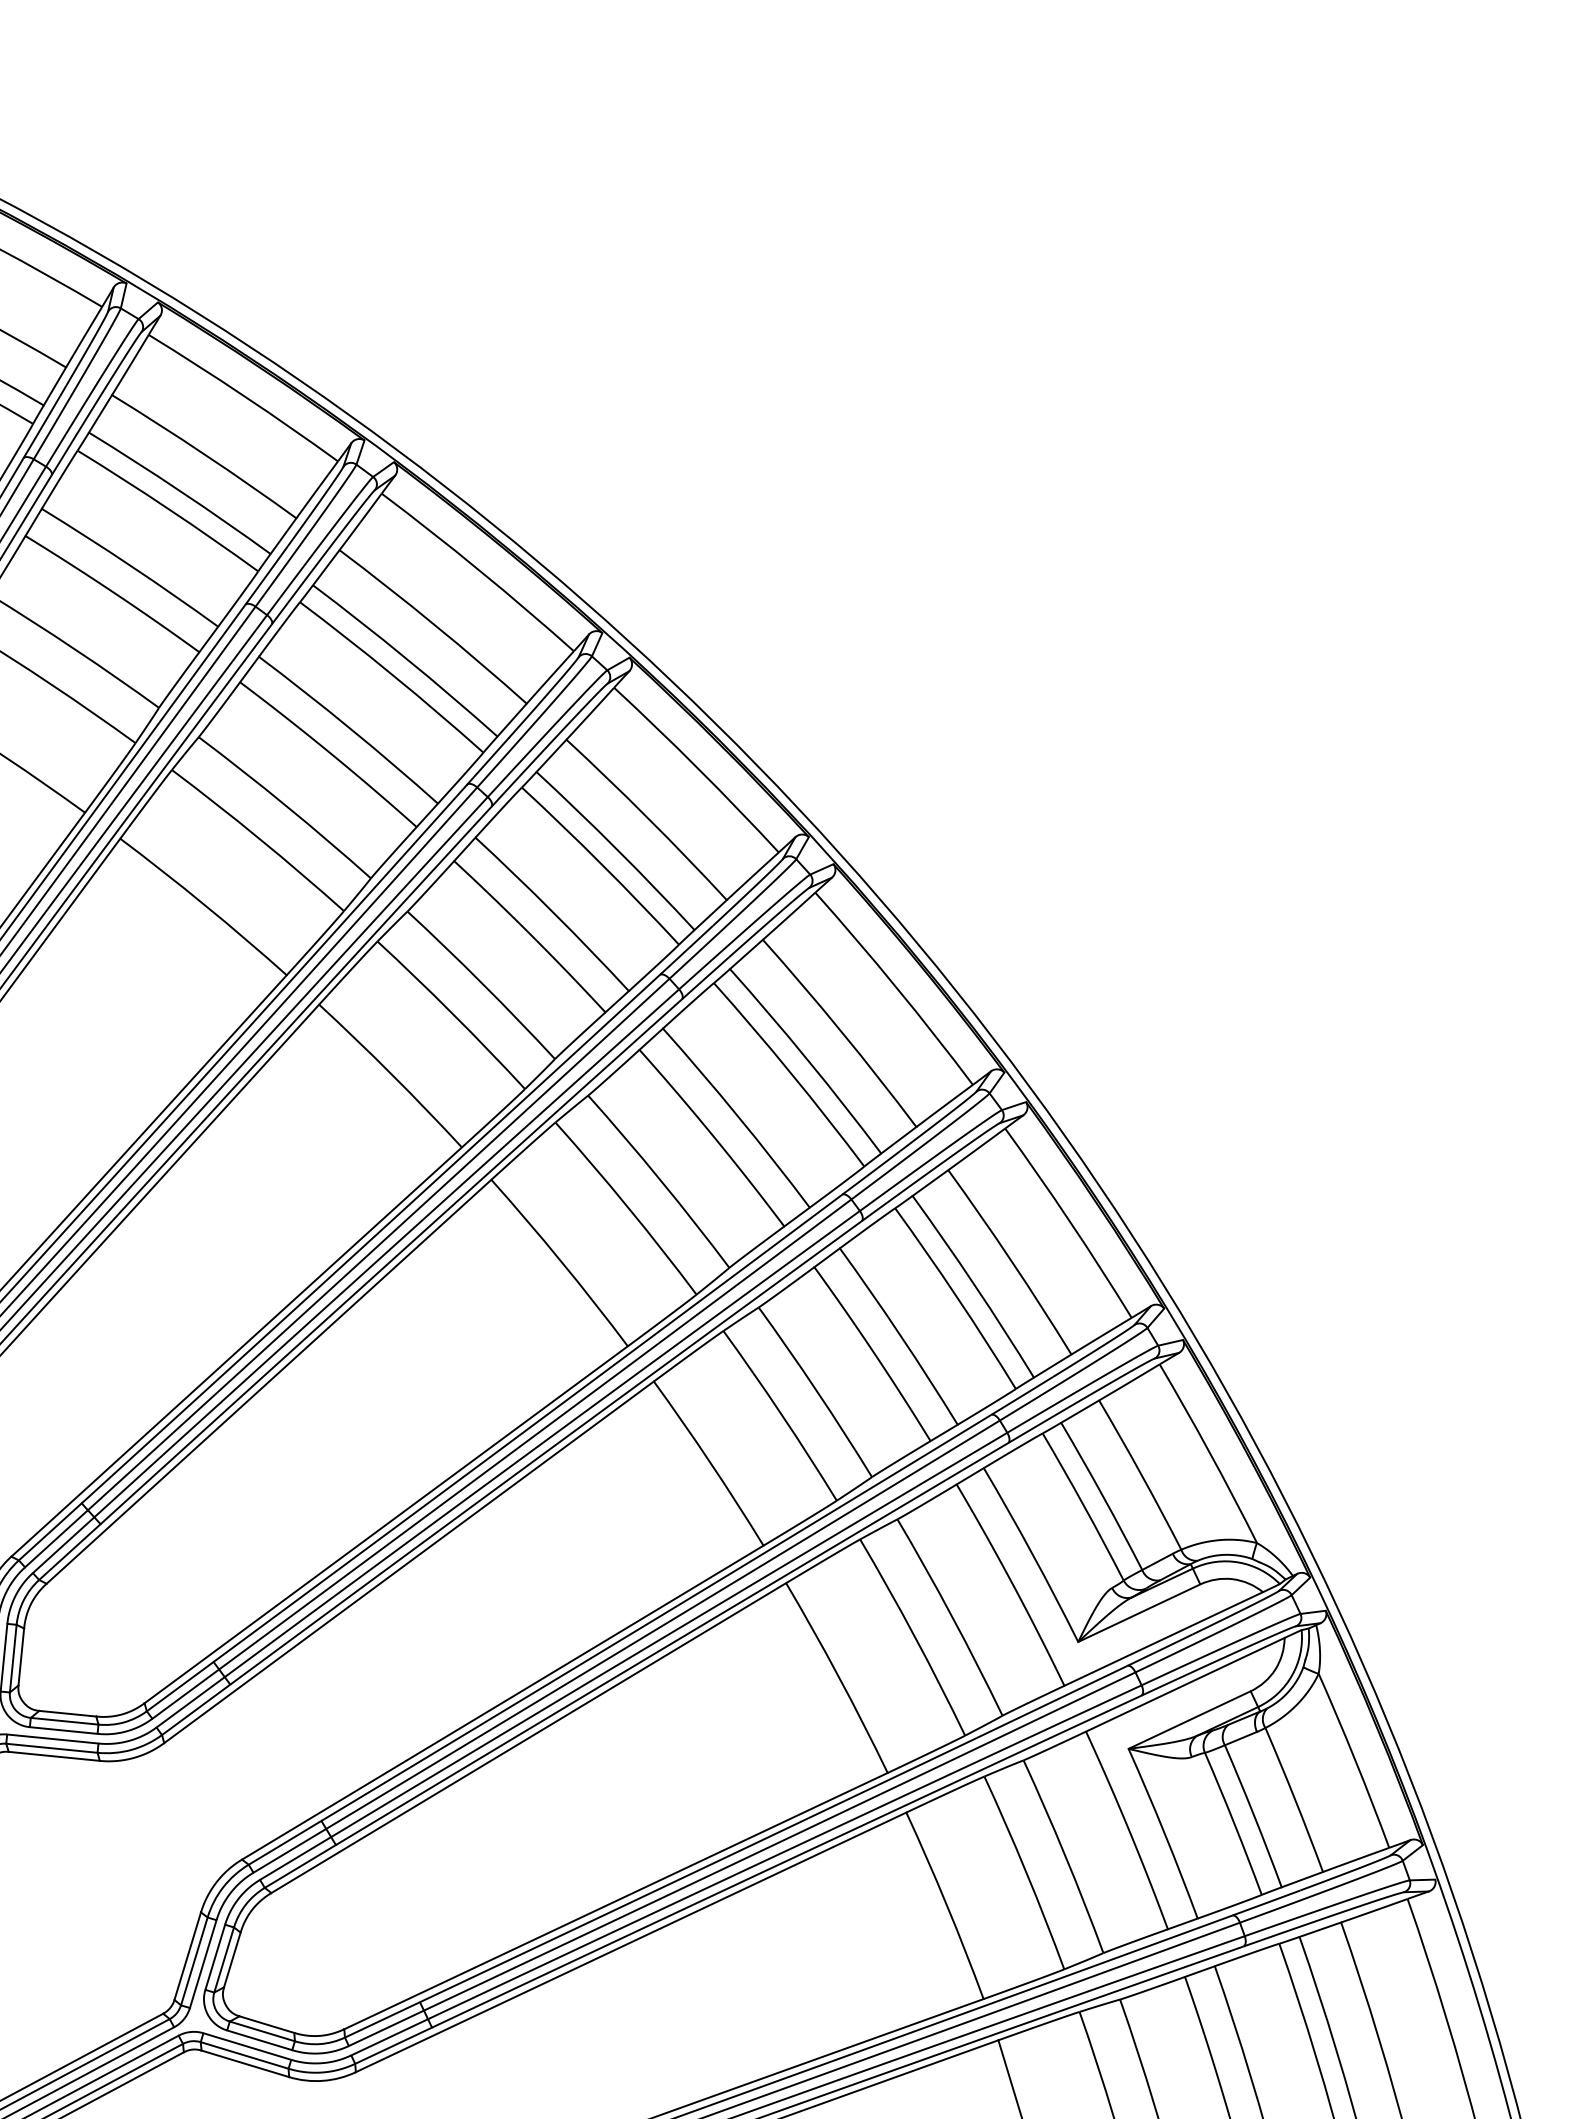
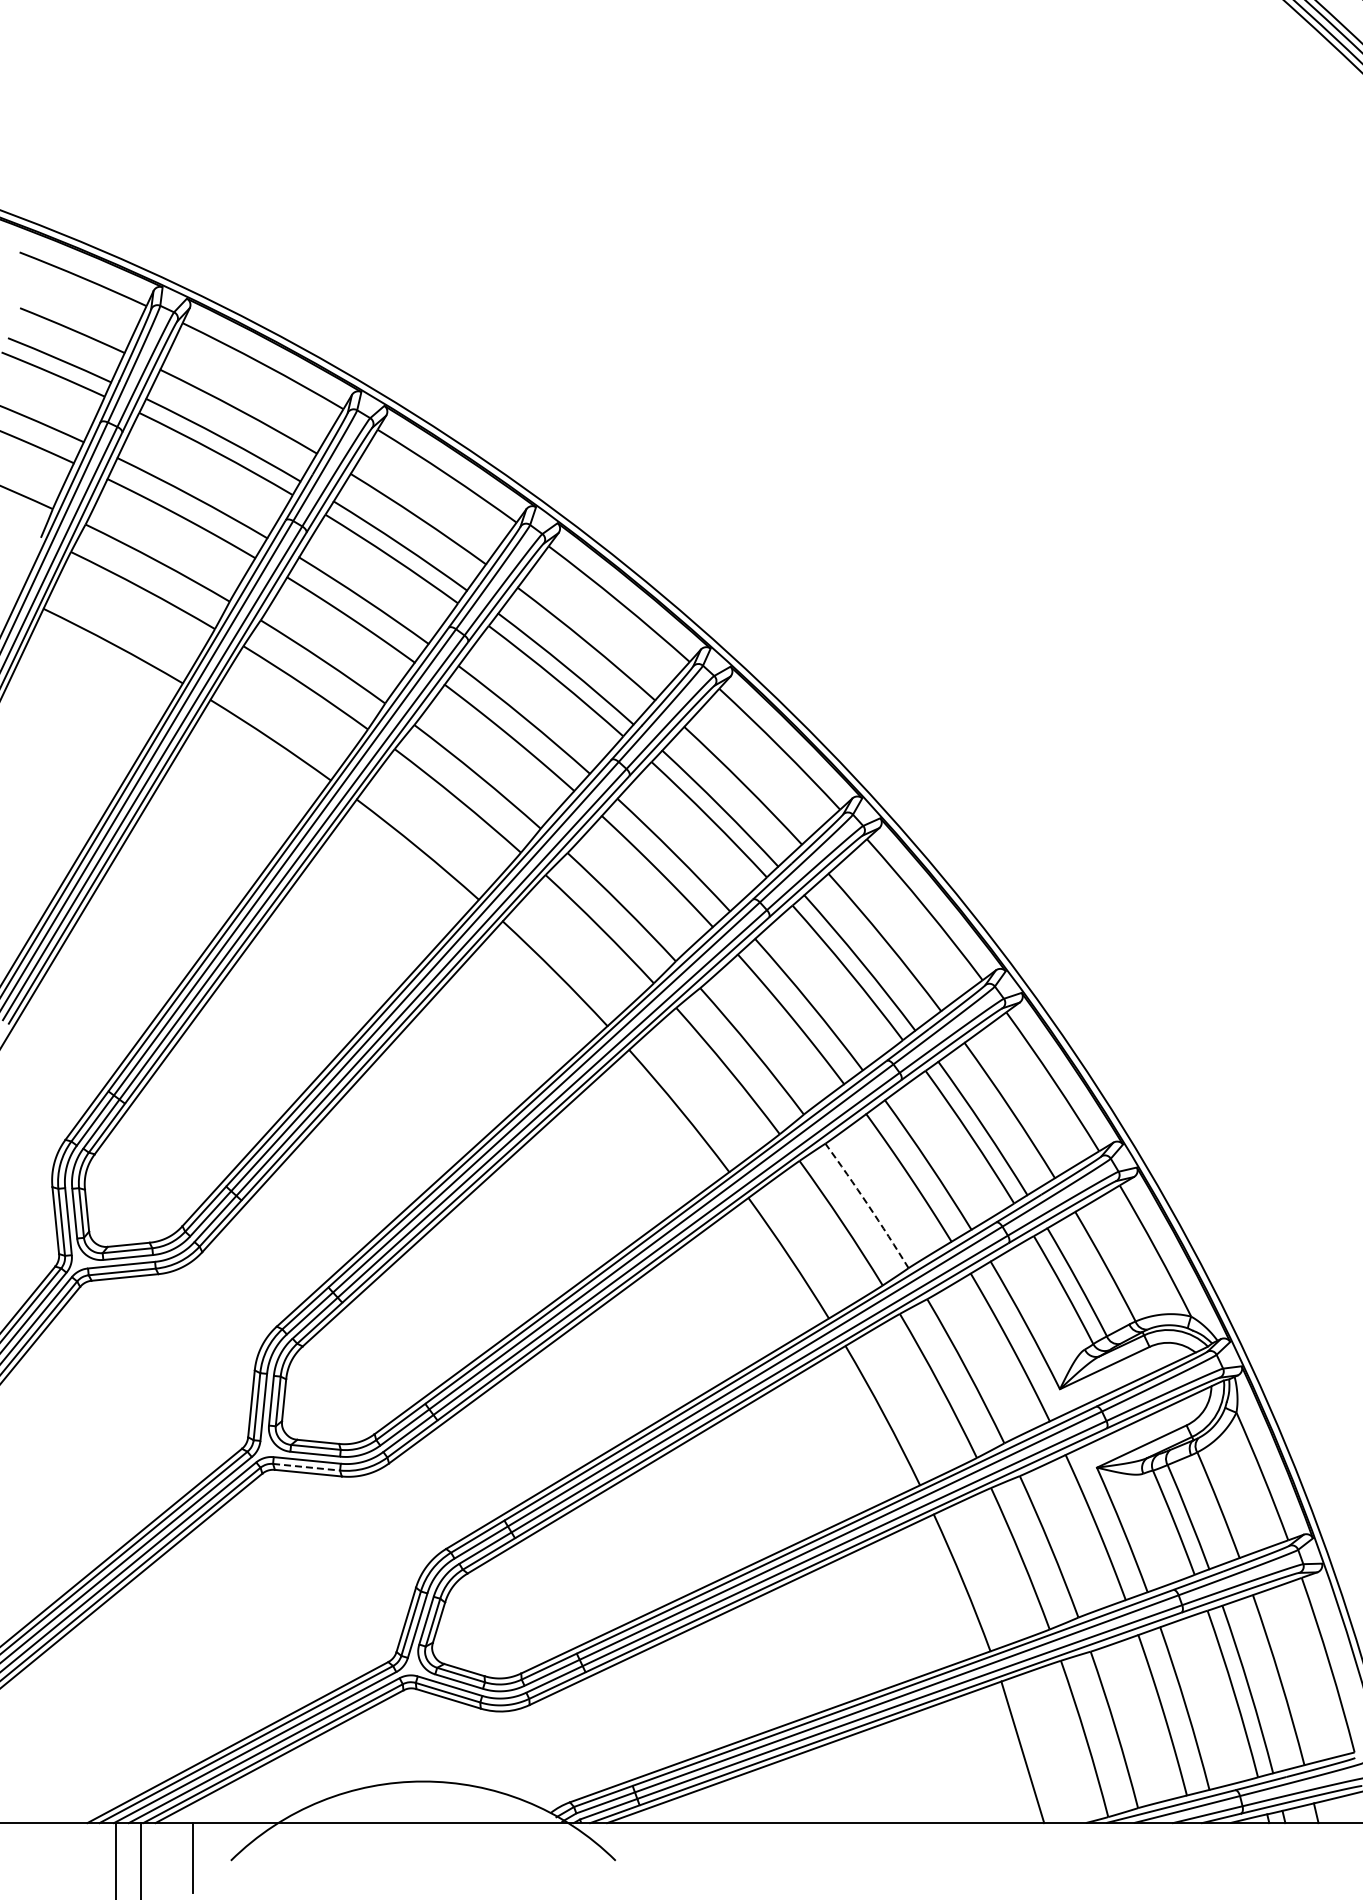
arc: (817, 1391) -> (868, 1205), solid -> dashed
line: (51, 1748) -> (306, 1467), solid -> dashed

